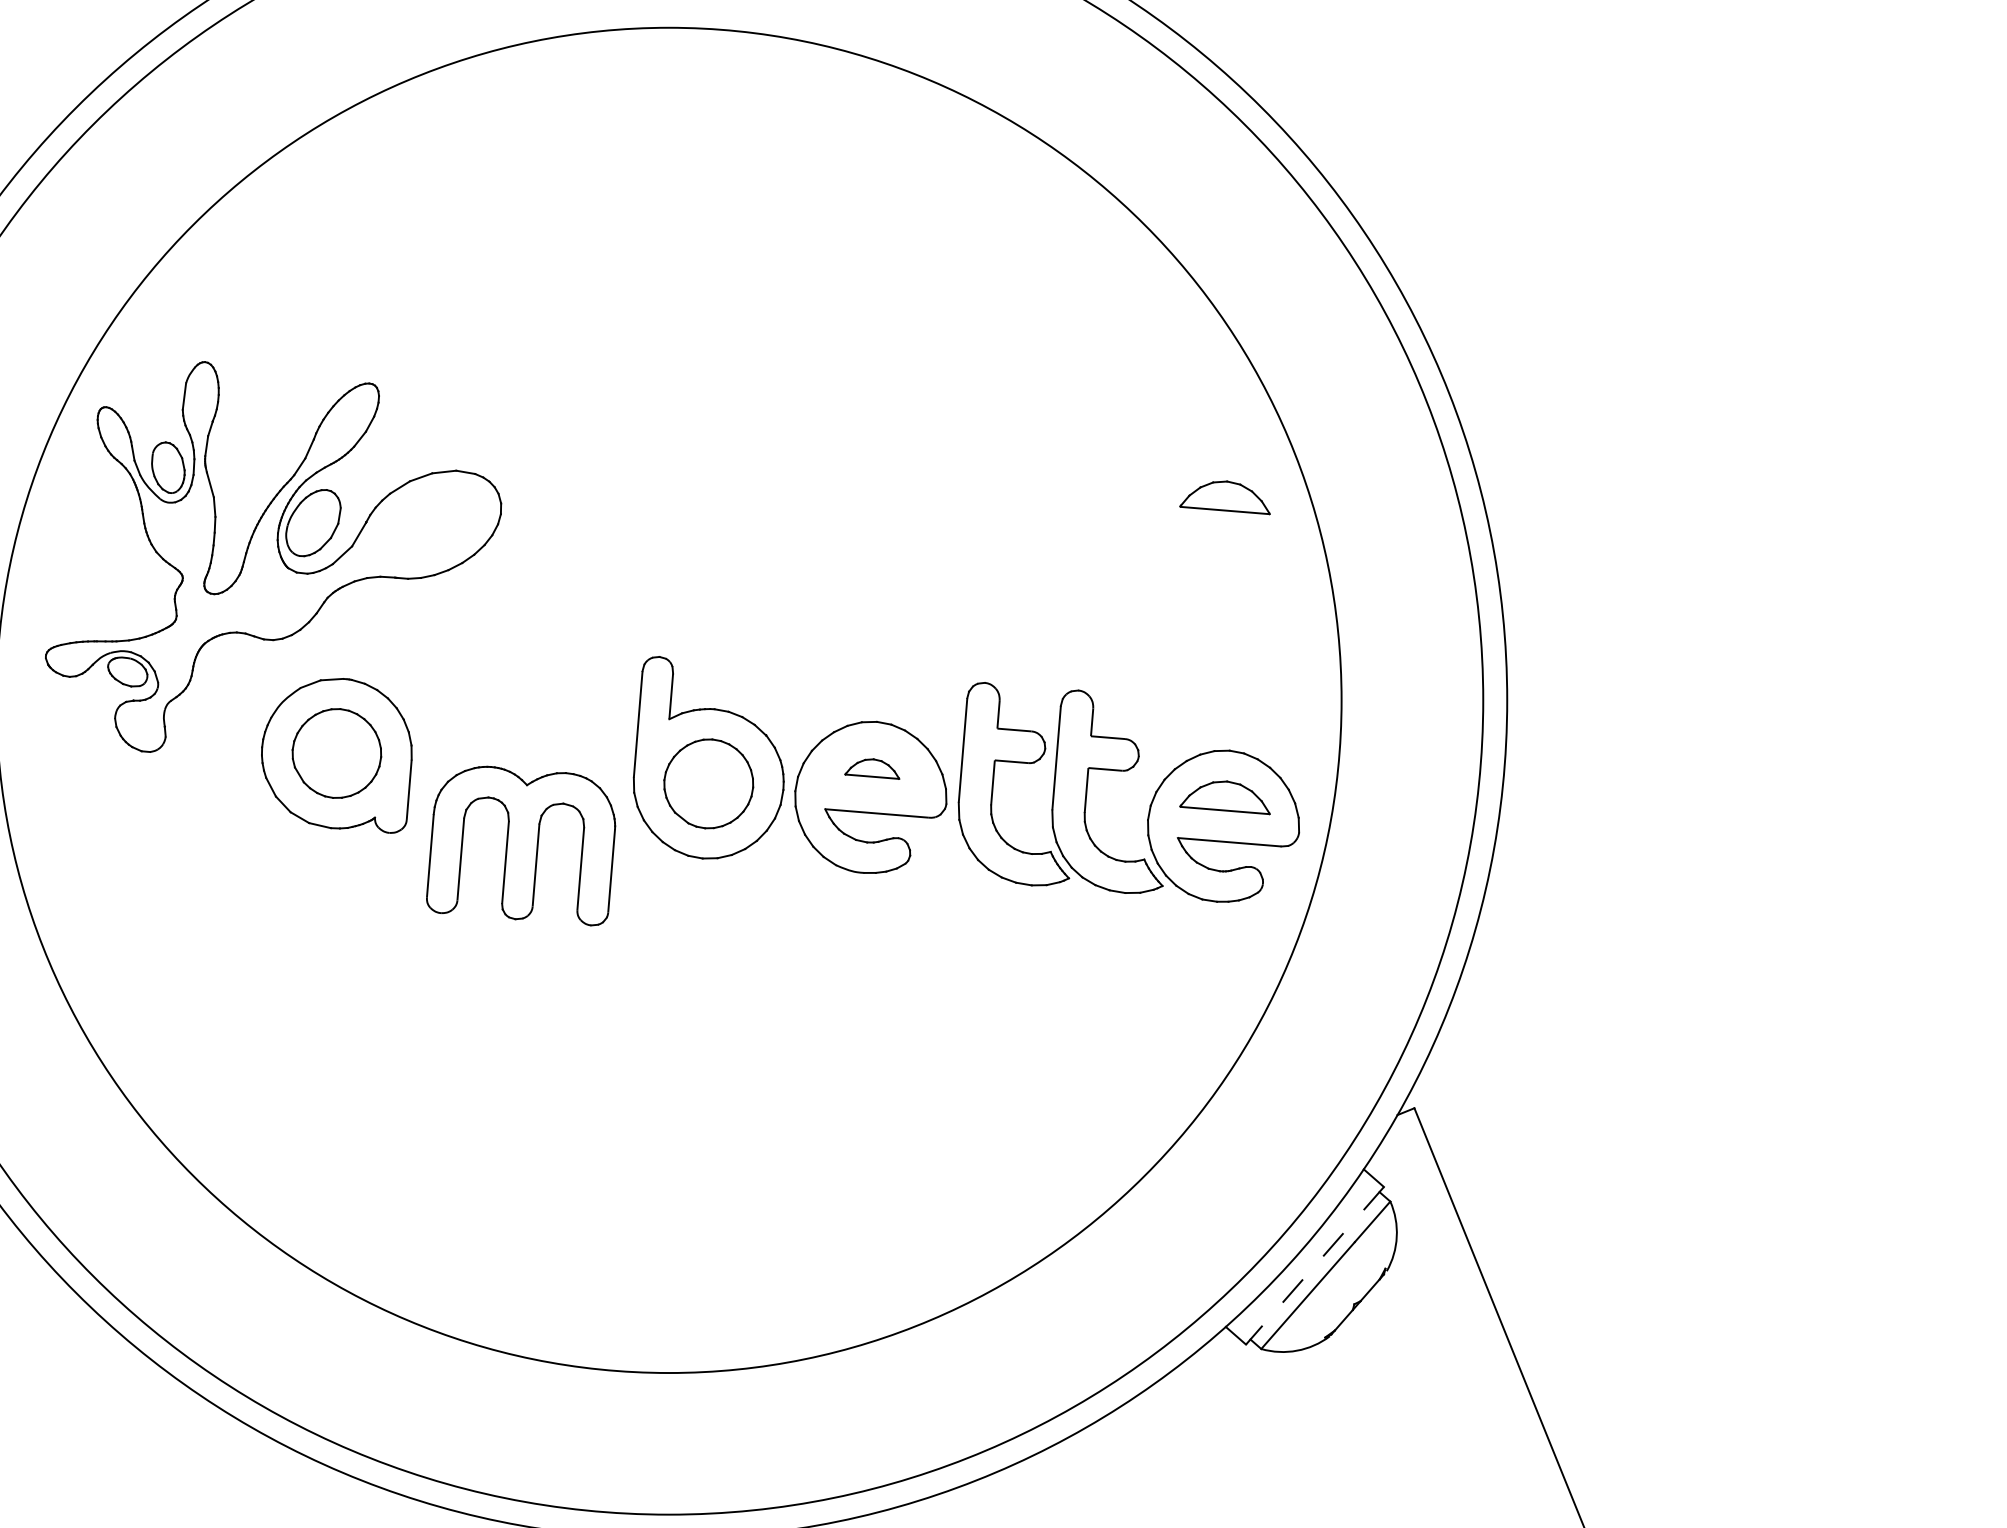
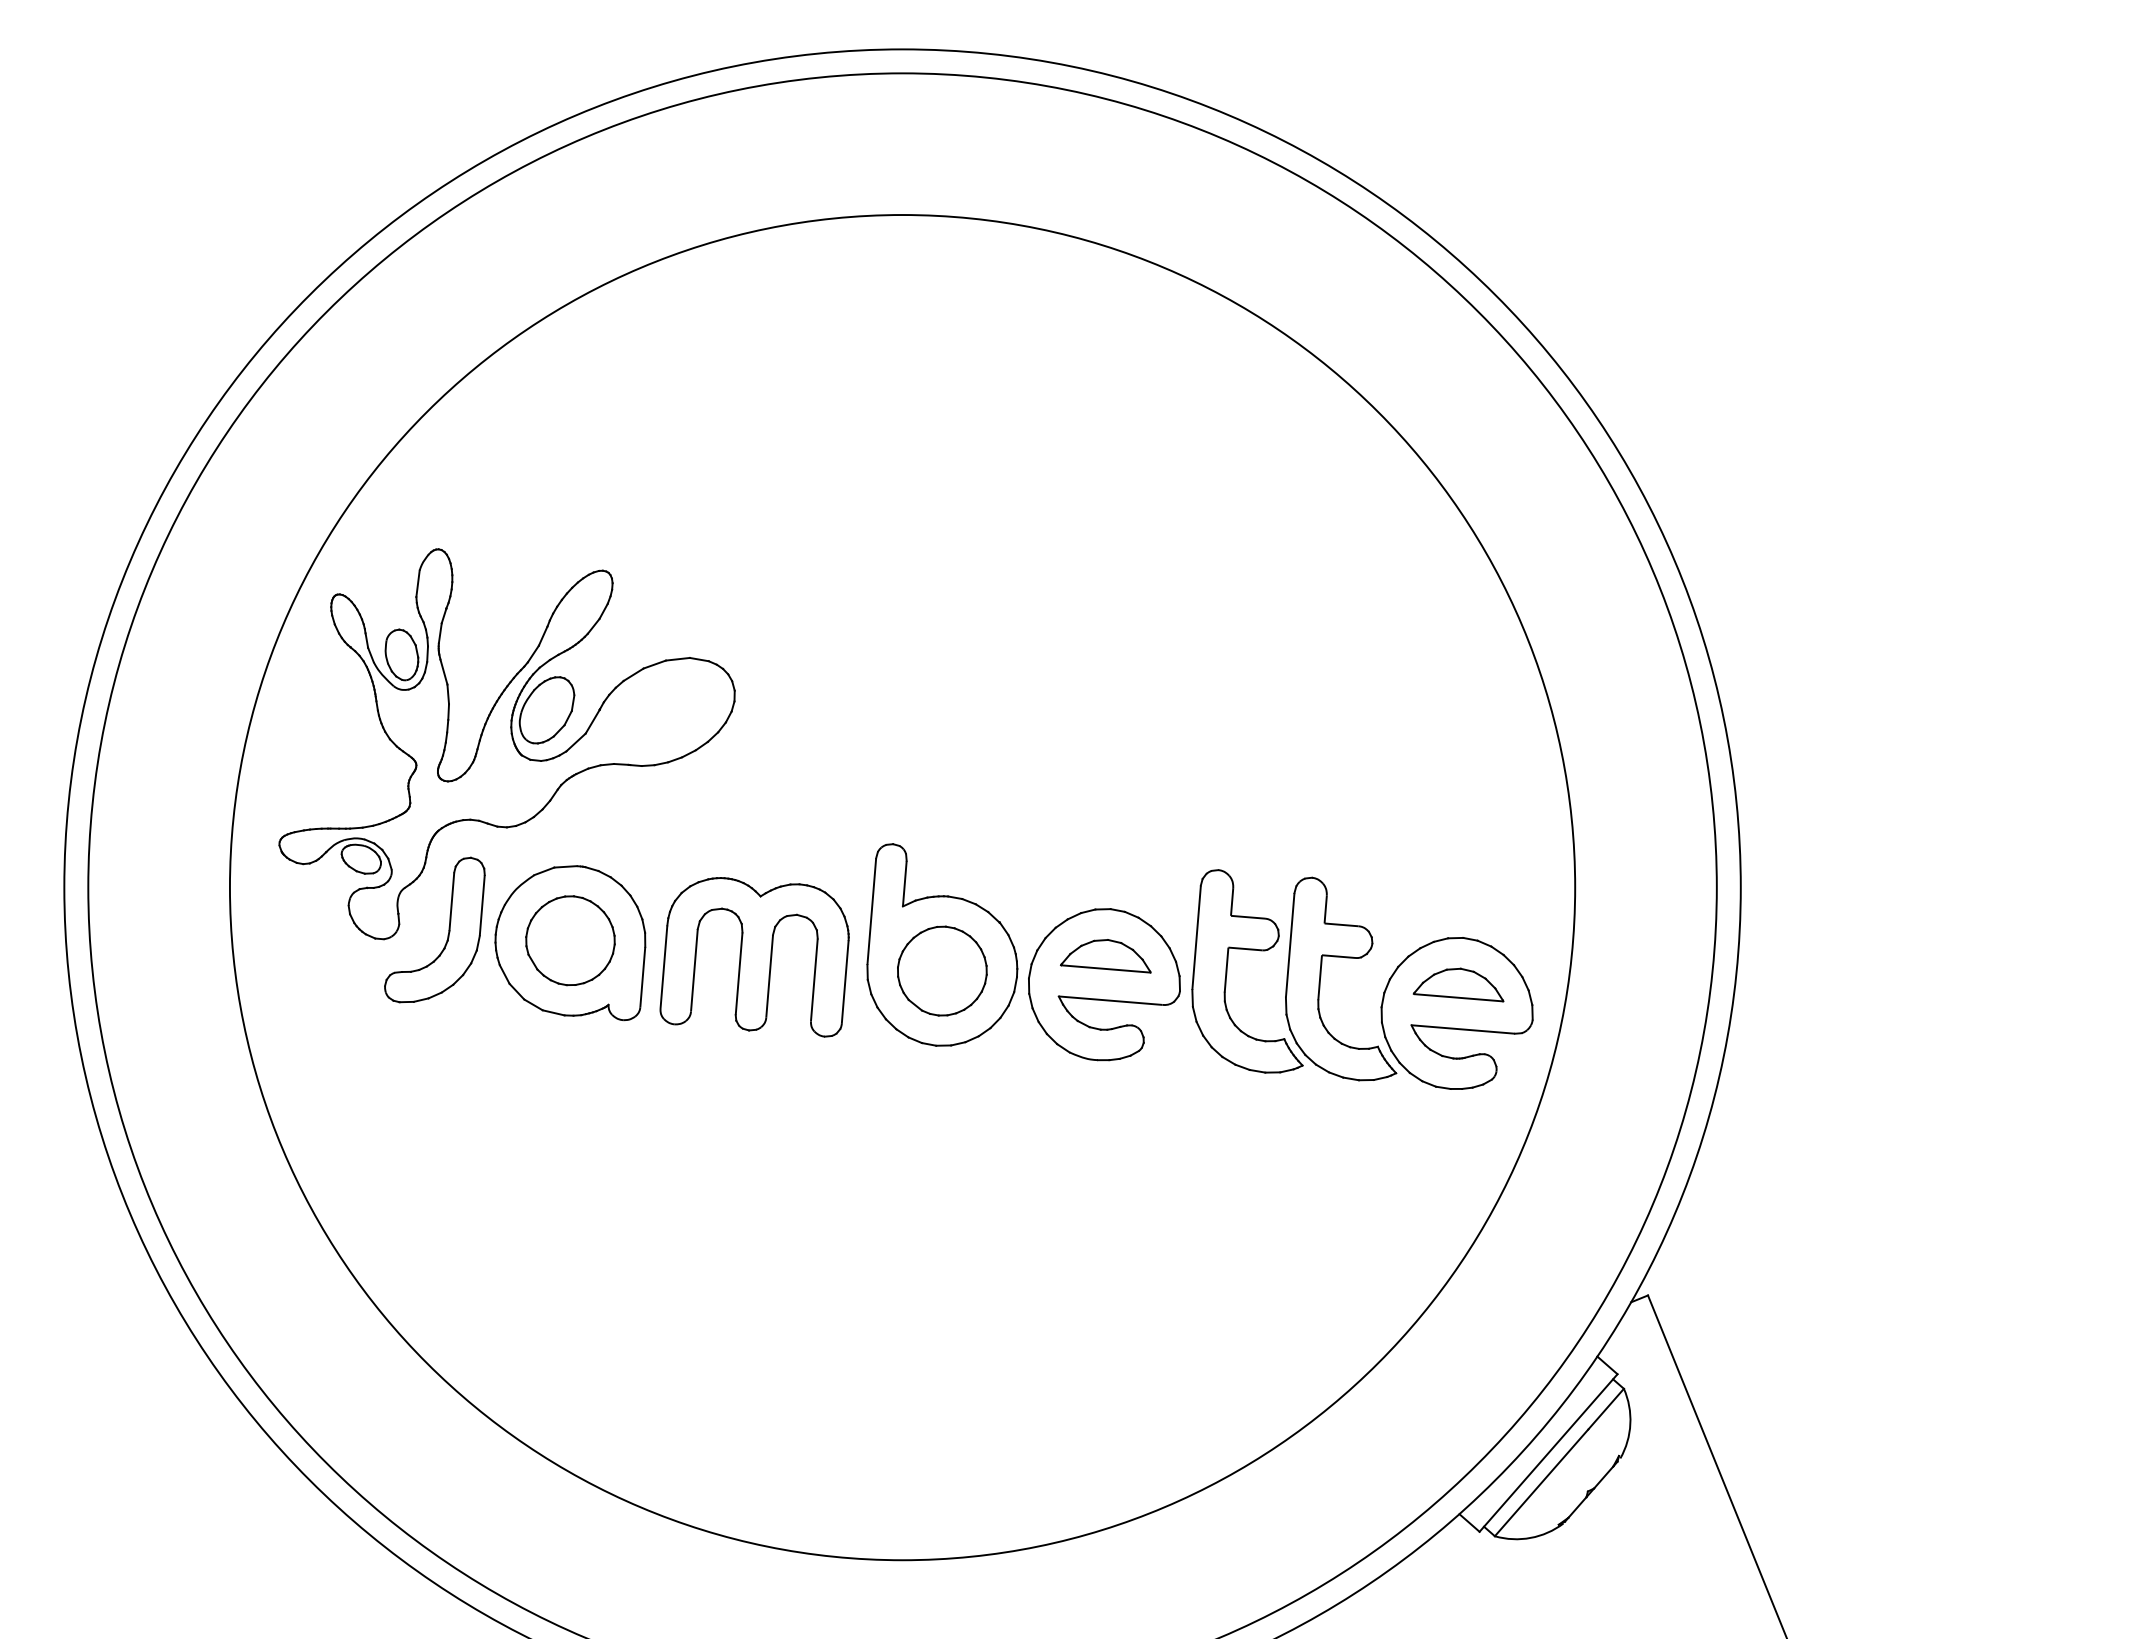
part: (1224, 497) -> (1458, 684), removed
part: (213, 747) -> (447, 934), added
part: (871, 769) -> (1105, 956), size x1.67
part: (520, 846) -> (754, 957), moved
line: (1314, 1266) -> (1548, 1453), dashed -> solid

